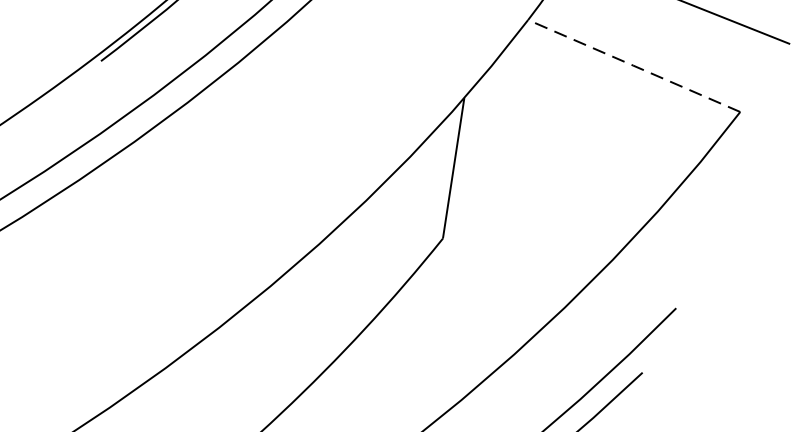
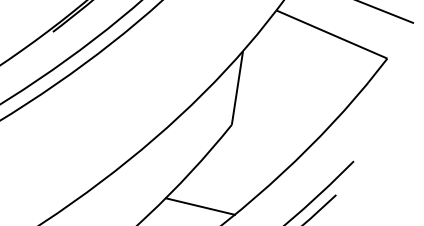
line: (633, 65) -> (331, 34), dashed -> solid
line: (381, 394) -> (199, 206), added

